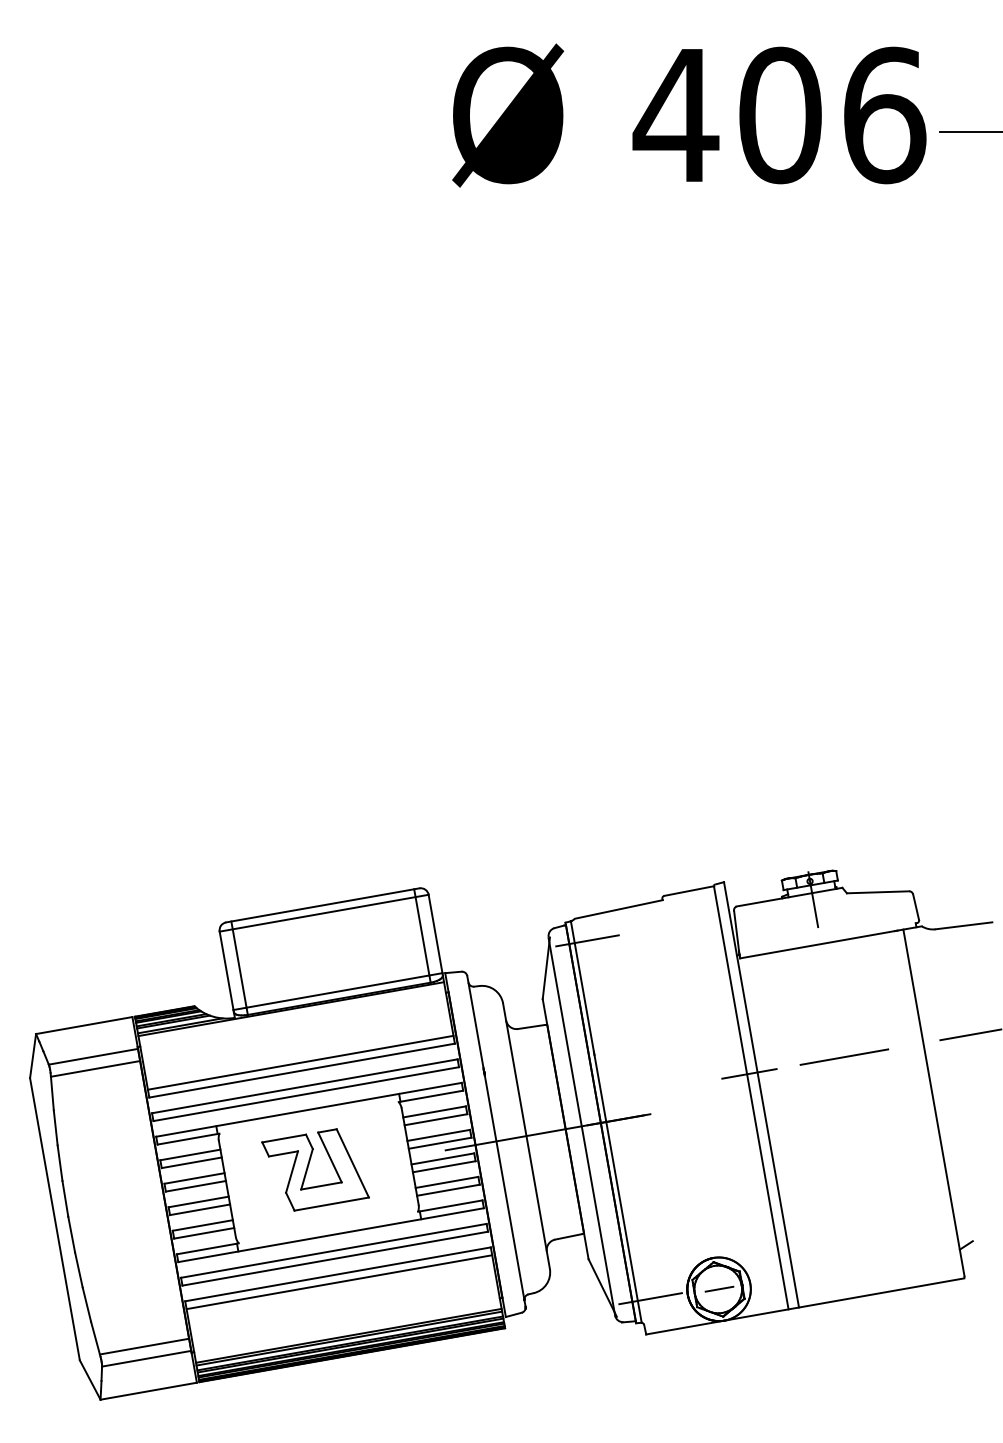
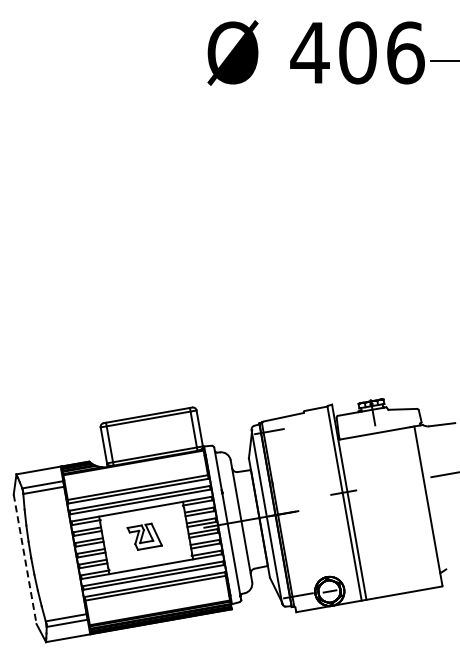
line: (844, 1056) -> (387, 484), removed
part: (315, 1169) -> (144, 536), size x0.7
line: (55, 1219) -> (25, 559), solid -> dashed

